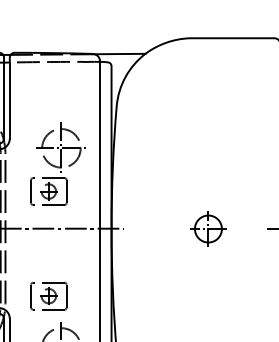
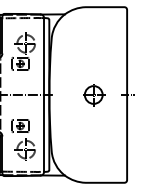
part: (55, 164) -> (23, 51), moved
part: (209, 229) -> (94, 95), size x1.43

